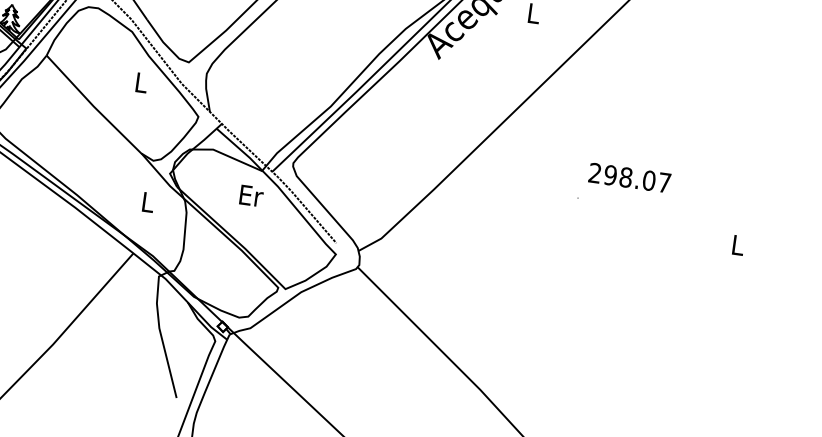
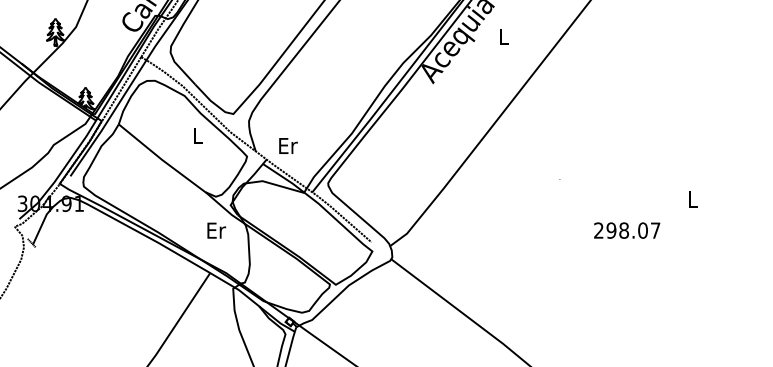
text: (630, 177) -> (627, 230), moved
text: (251, 195) -> (288, 145), moved
text: (148, 202) -> (216, 230), L -> Er

